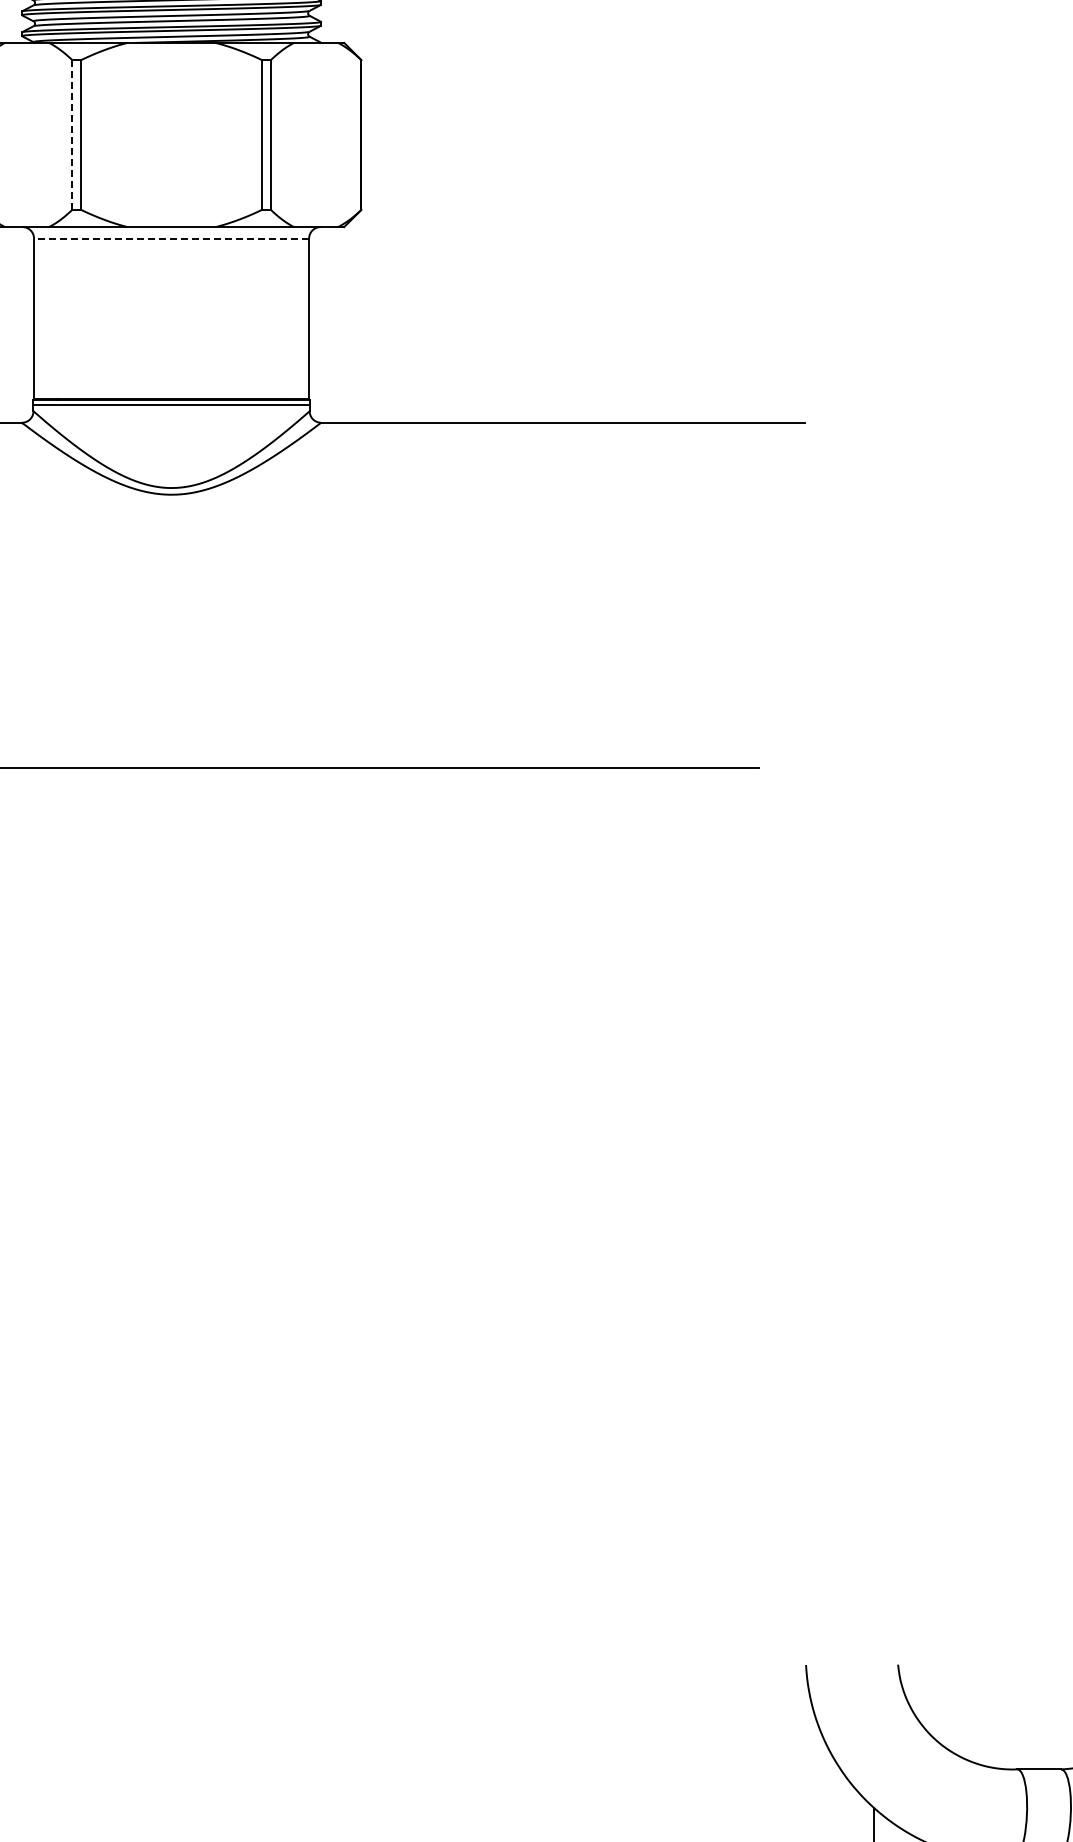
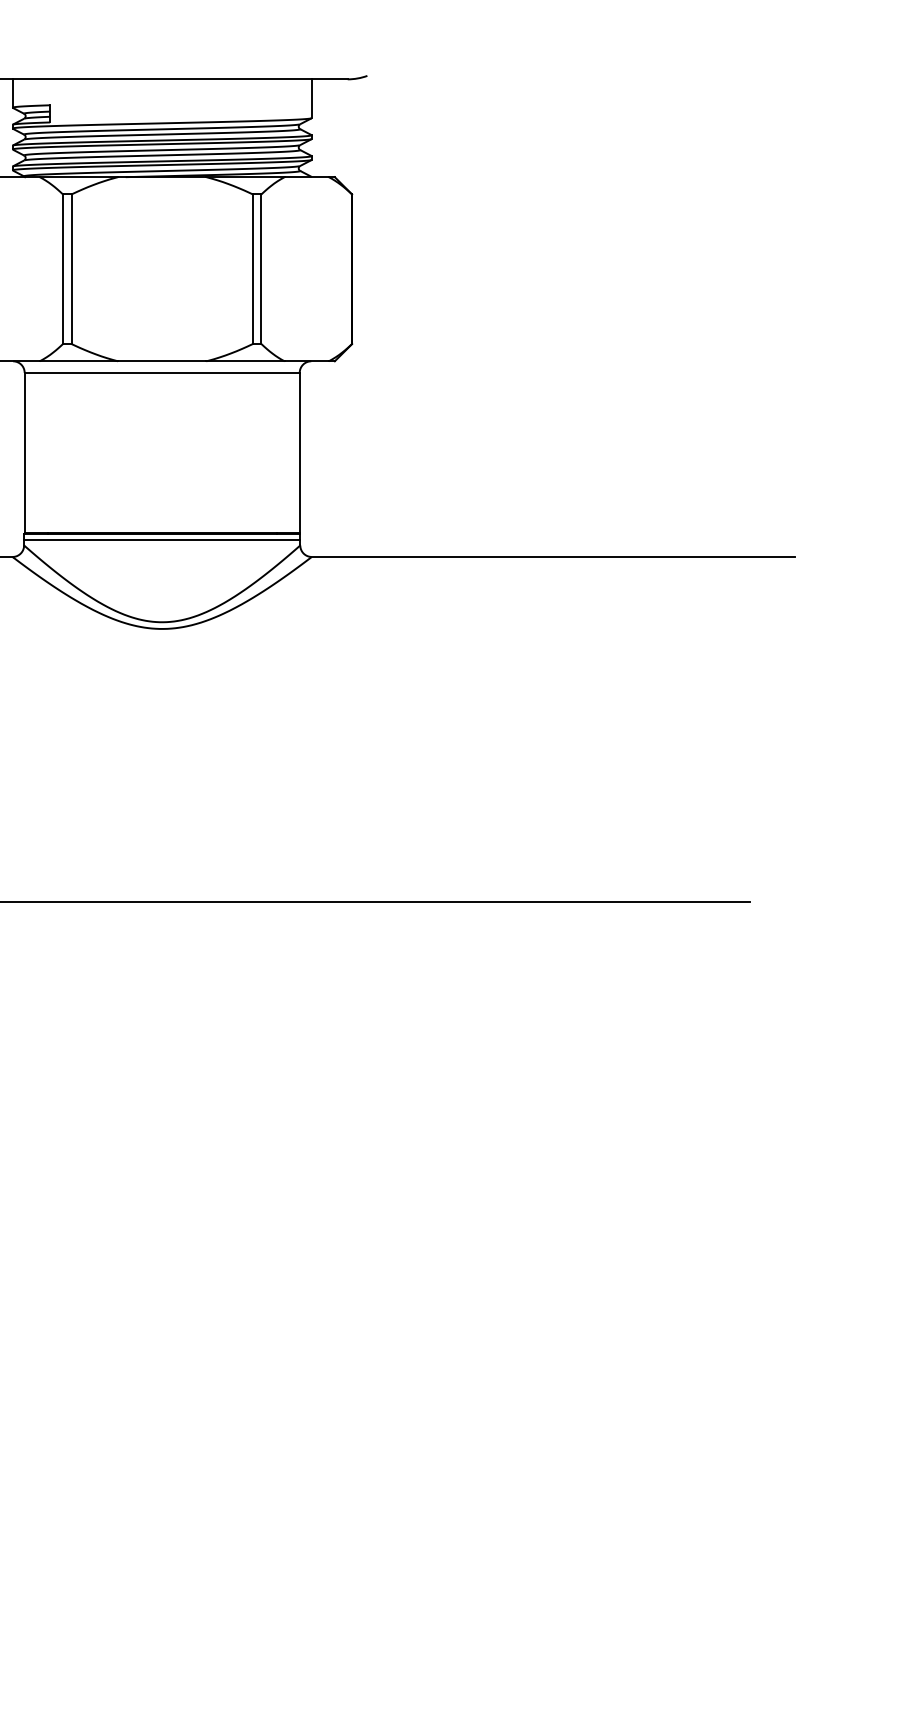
line: (72, 135) -> (63, 269), dashed -> solid
line: (171, 238) -> (162, 372), dashed -> solid

